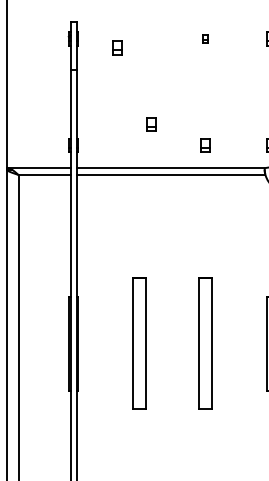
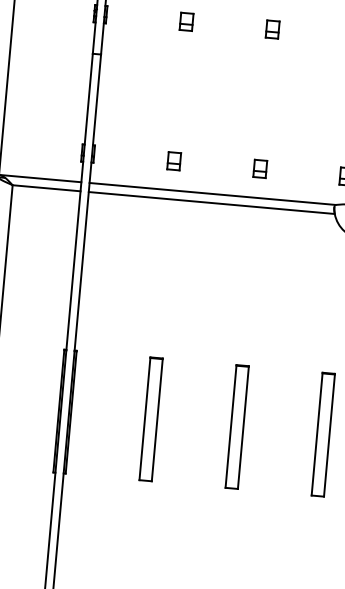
part: (205, 38) -> (272, 28), size x1.67
part: (117, 47) -> (186, 21), moved
part: (151, 124) -> (173, 160), moved
part: (139, 343) -> (150, 419), size x0.71
part: (205, 343) -> (236, 426), size x0.71

